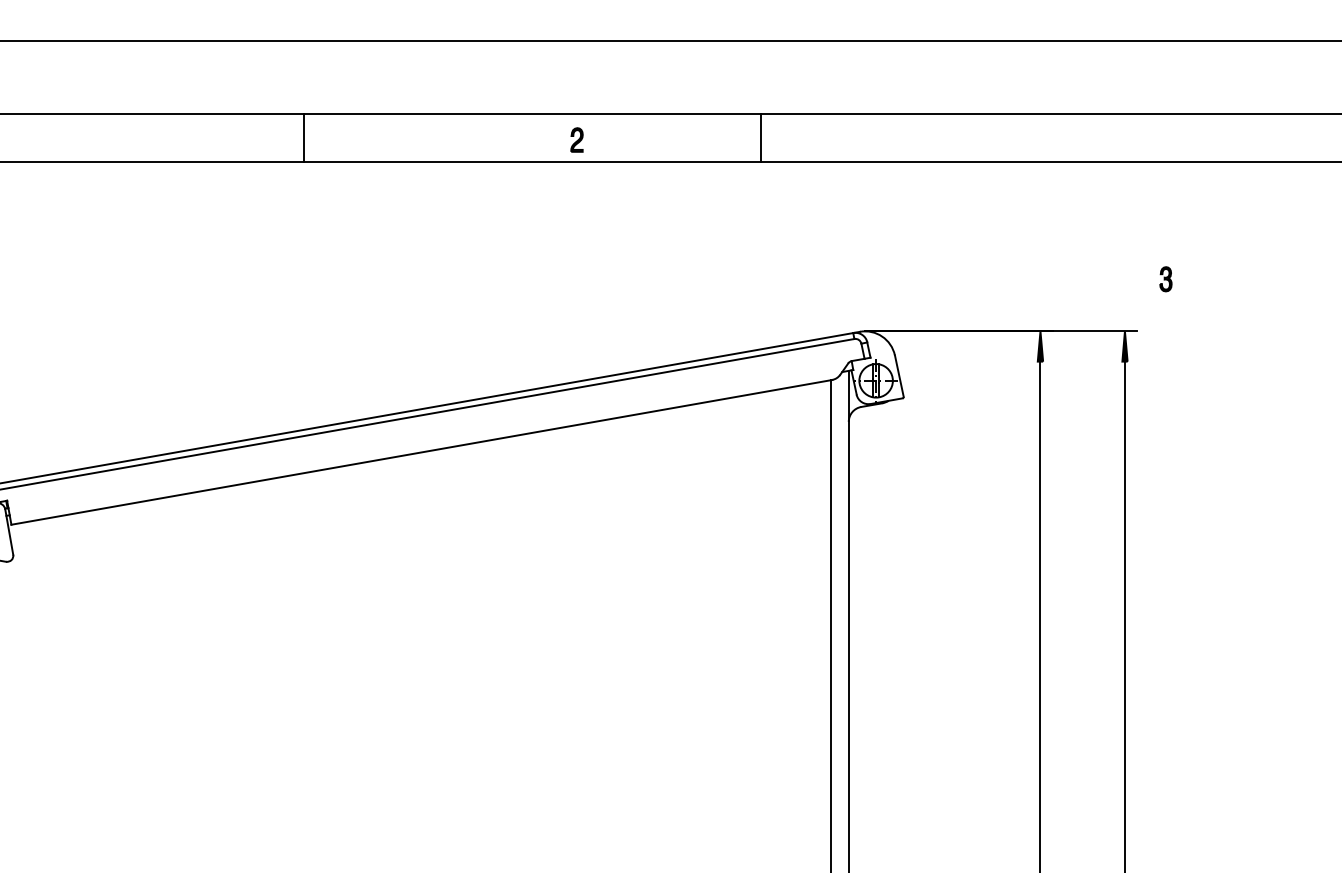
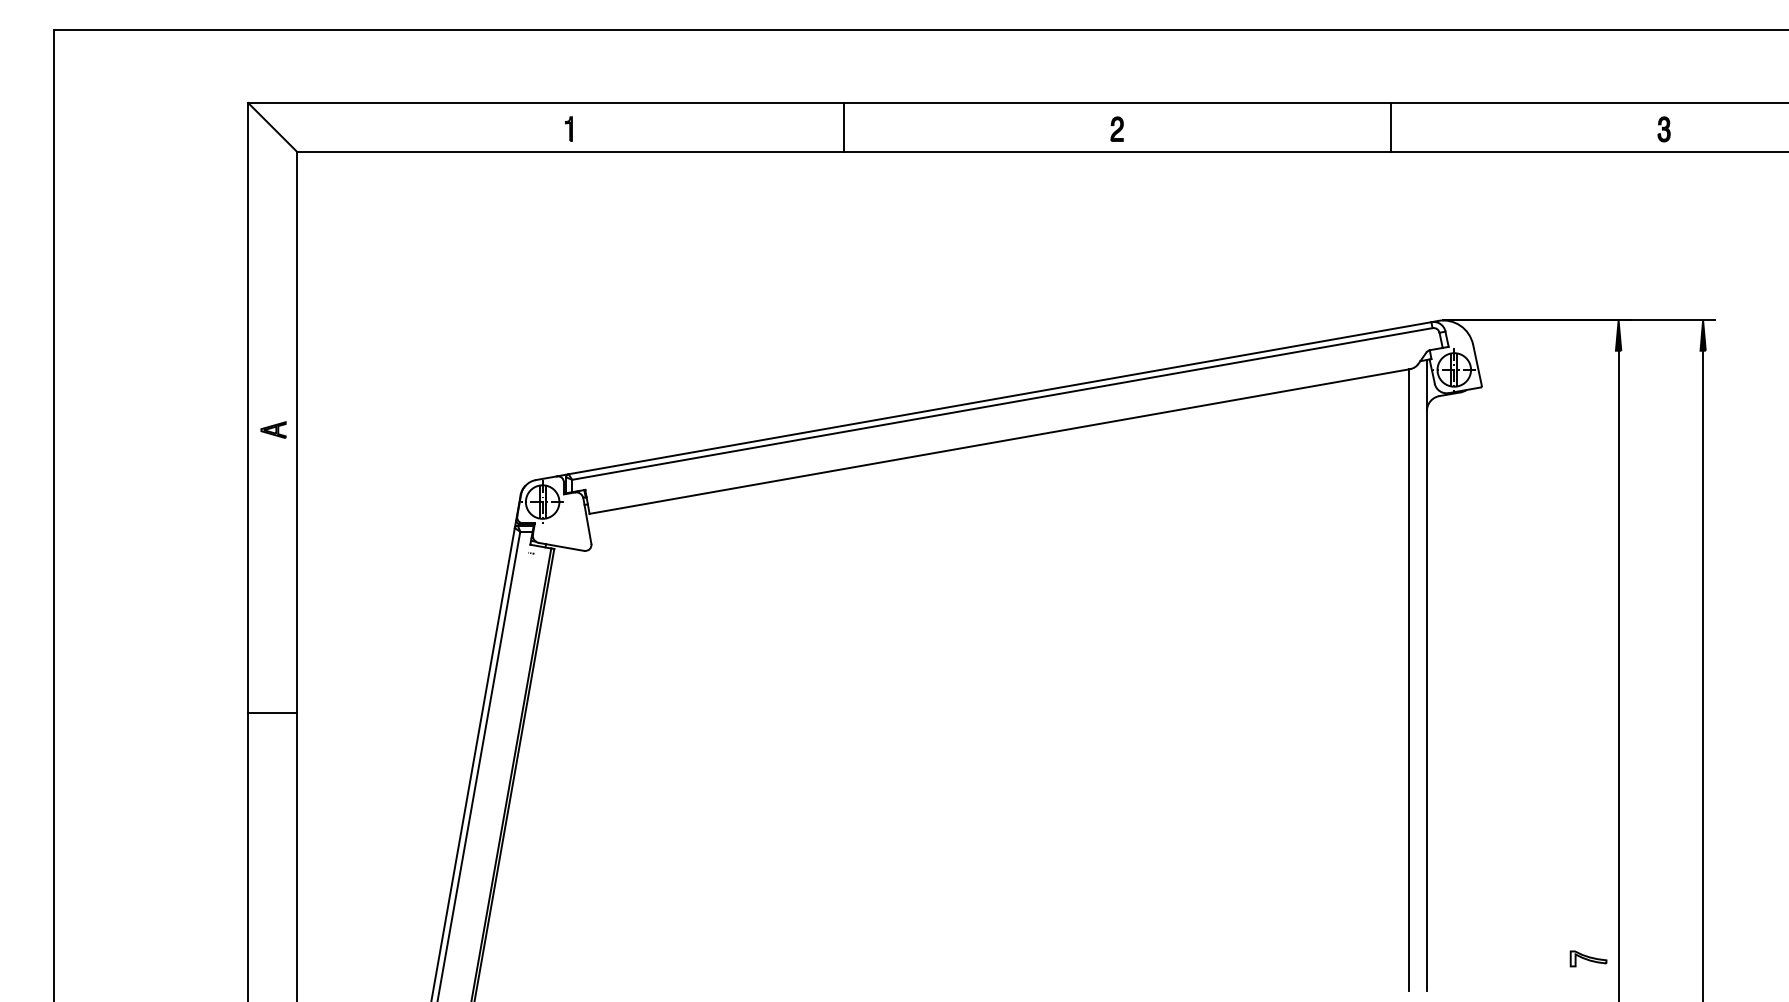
line: (303, 137) -> (843, 126), moved
line: (760, 137) -> (1390, 126), moved
part: (576, 139) -> (1116, 128), moved
part: (1165, 279) -> (1663, 129), moved

